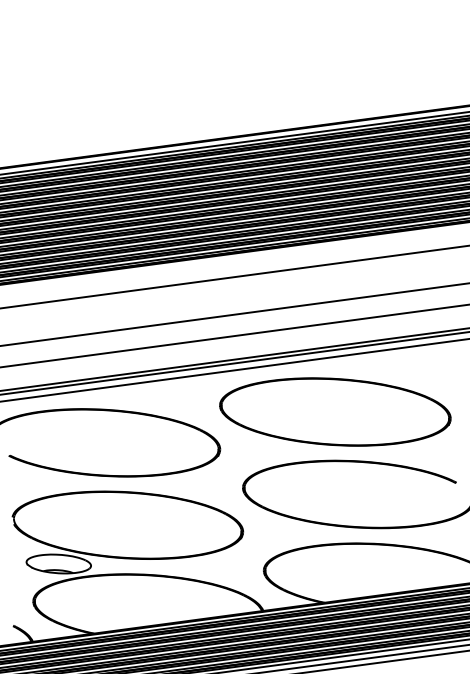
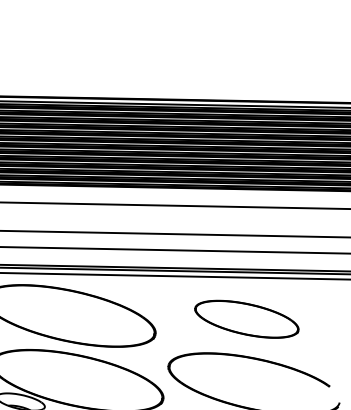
part: (335, 411) -> (247, 318), size x0.6

